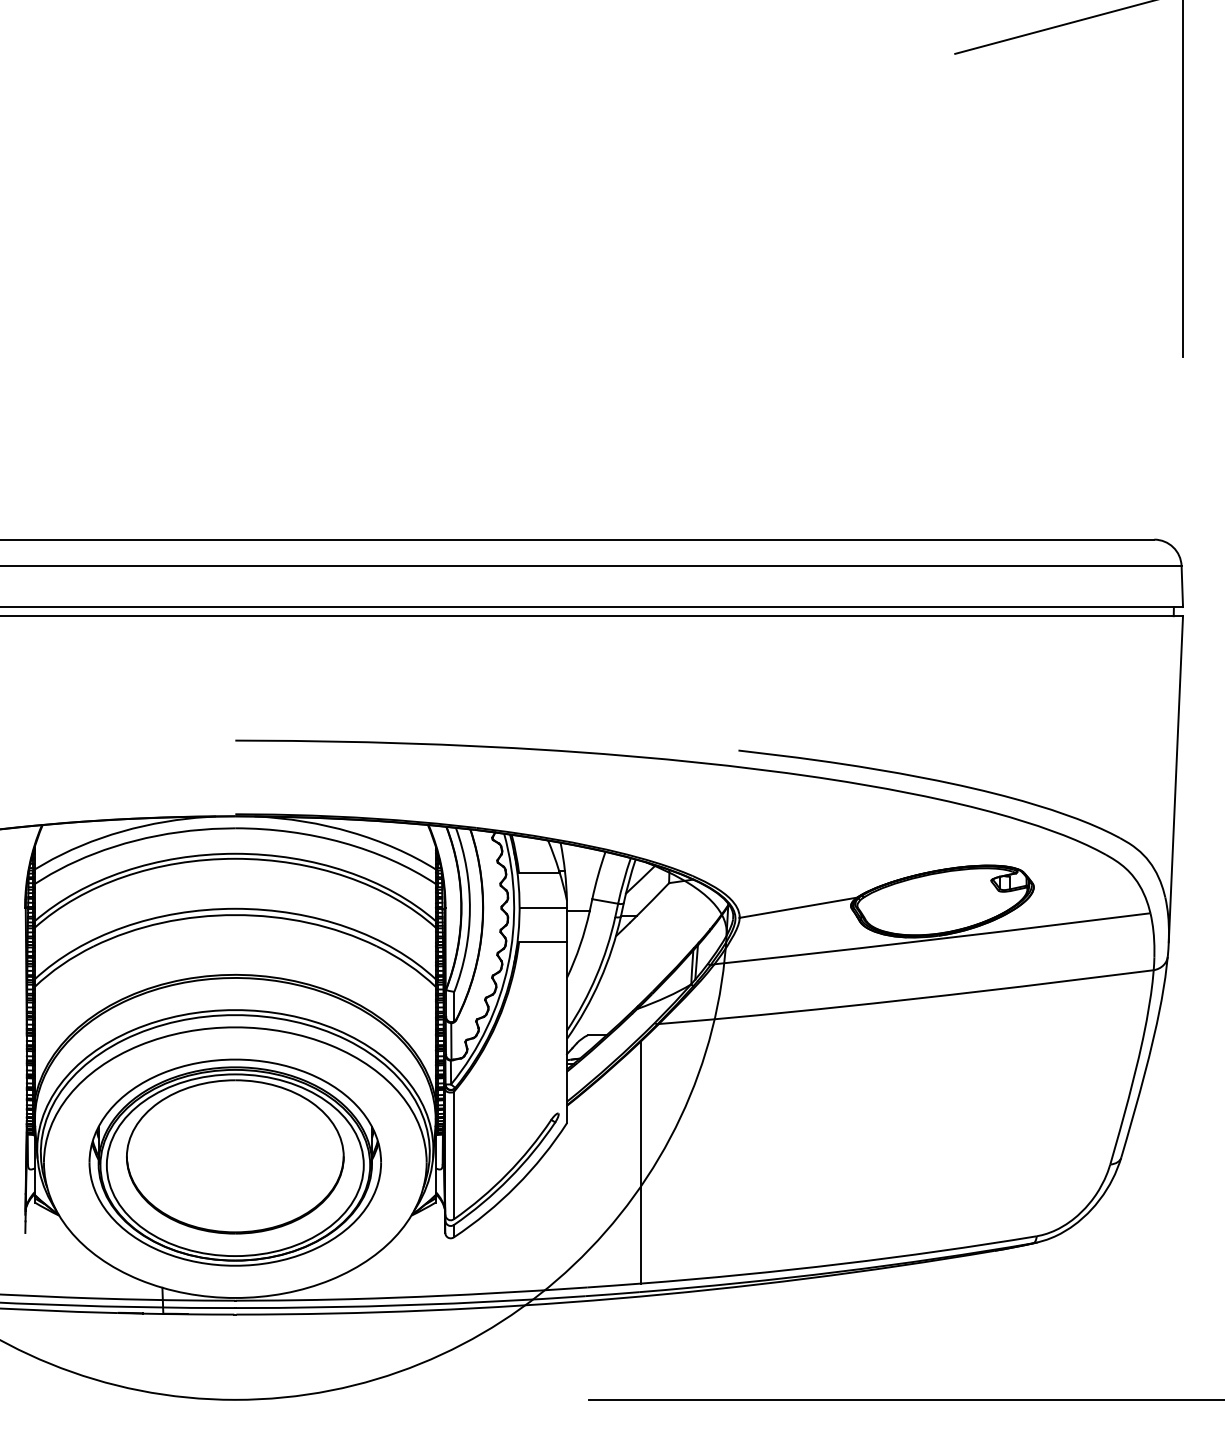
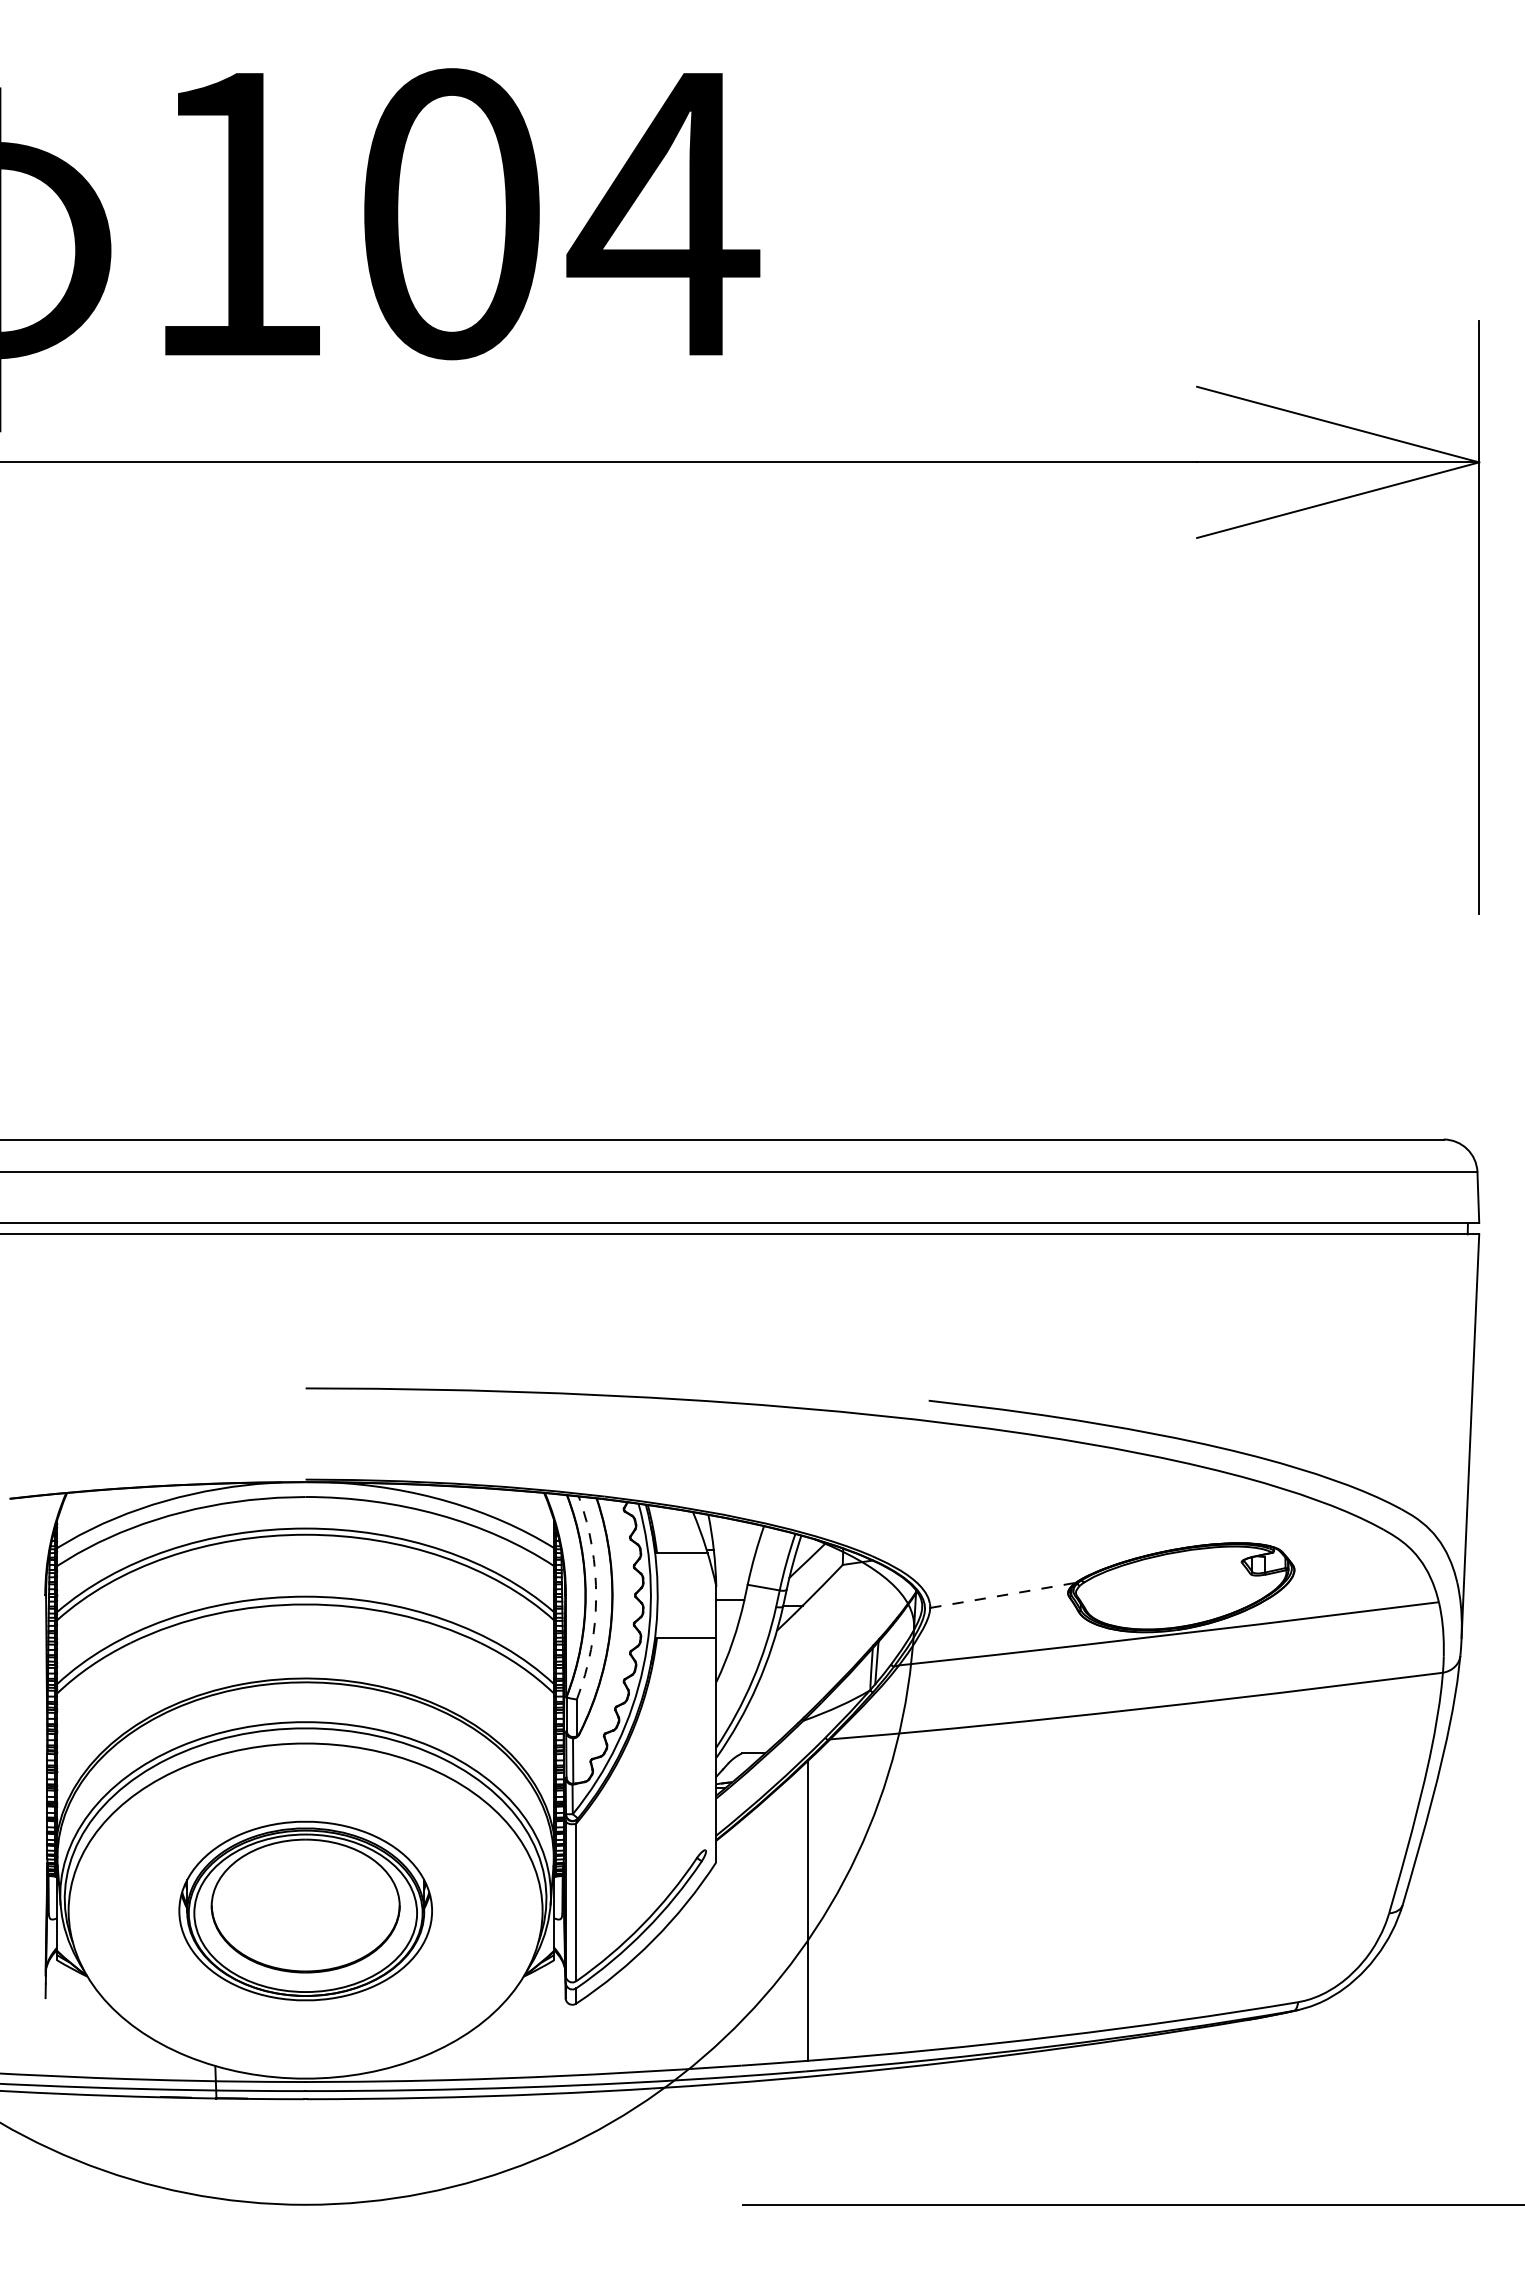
line: (542, 907) -> (686, 1595), removed
line: (798, 907) -> (1003, 1595), solid -> dashed
arc: (470, 910) -> (596, 1598), solid -> dashed
part: (235, 1162) -> (305, 1910), size x0.7

